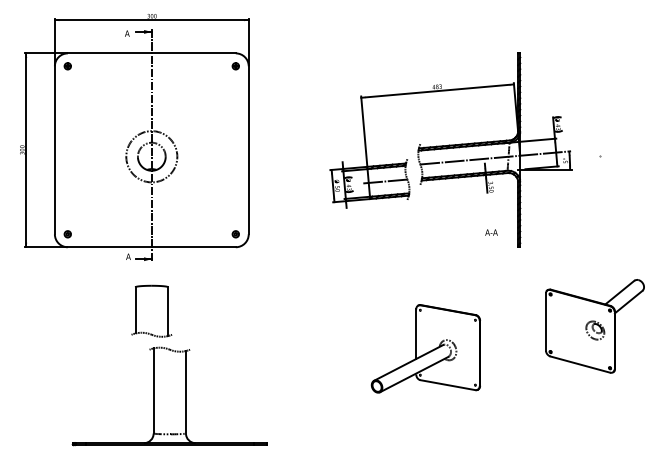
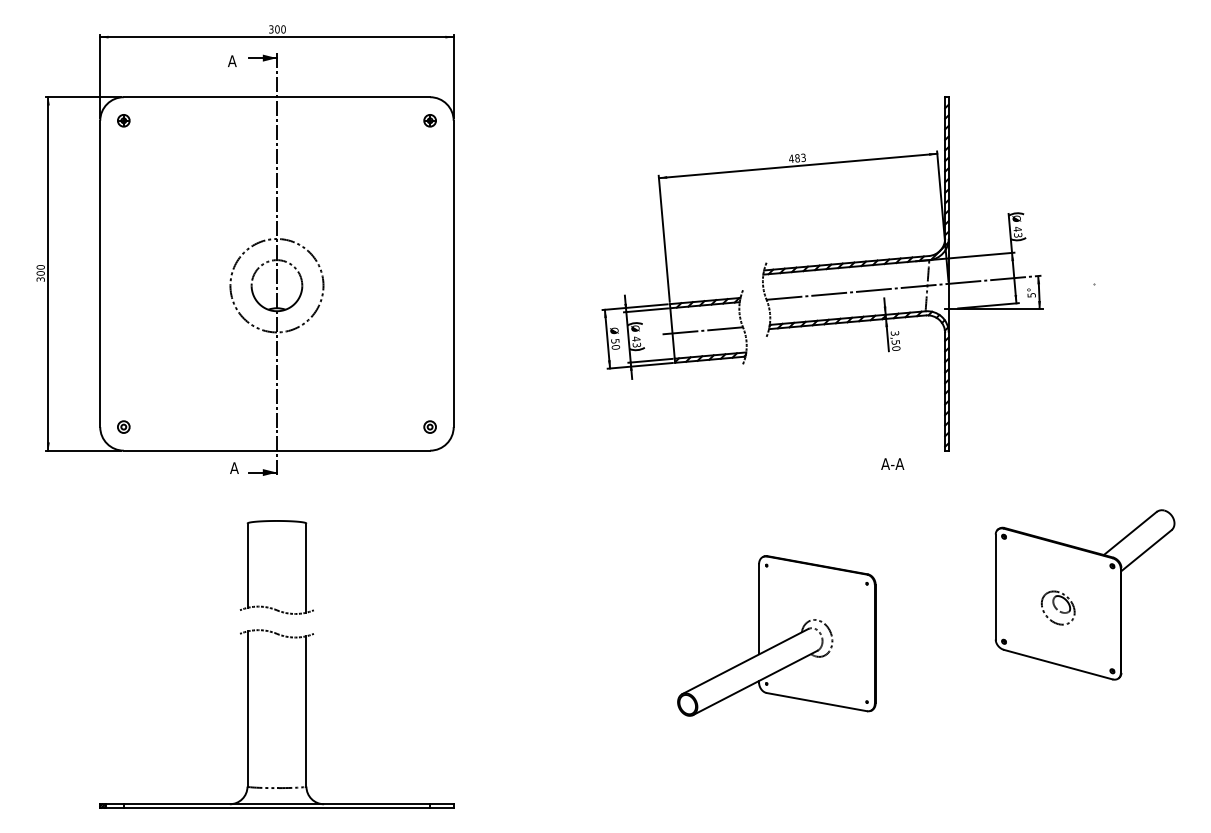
text: (491, 232) -> (892, 463), moved
part: (595, 330) -> (1058, 607), moved
part: (169, 396) -> (276, 719), moved

